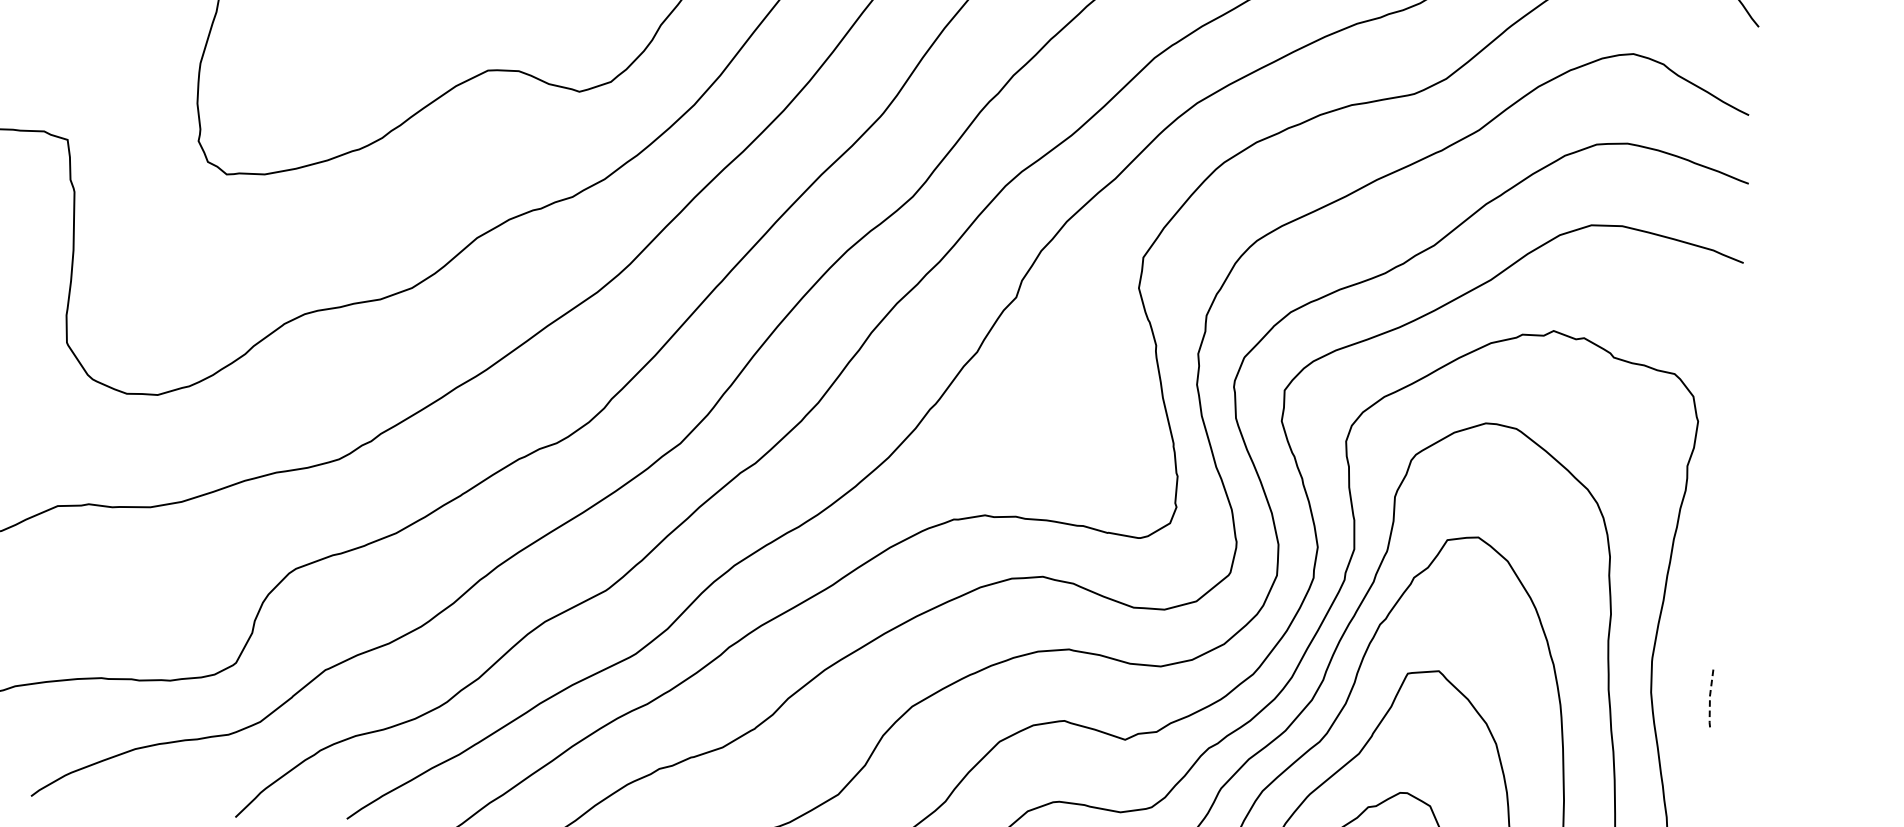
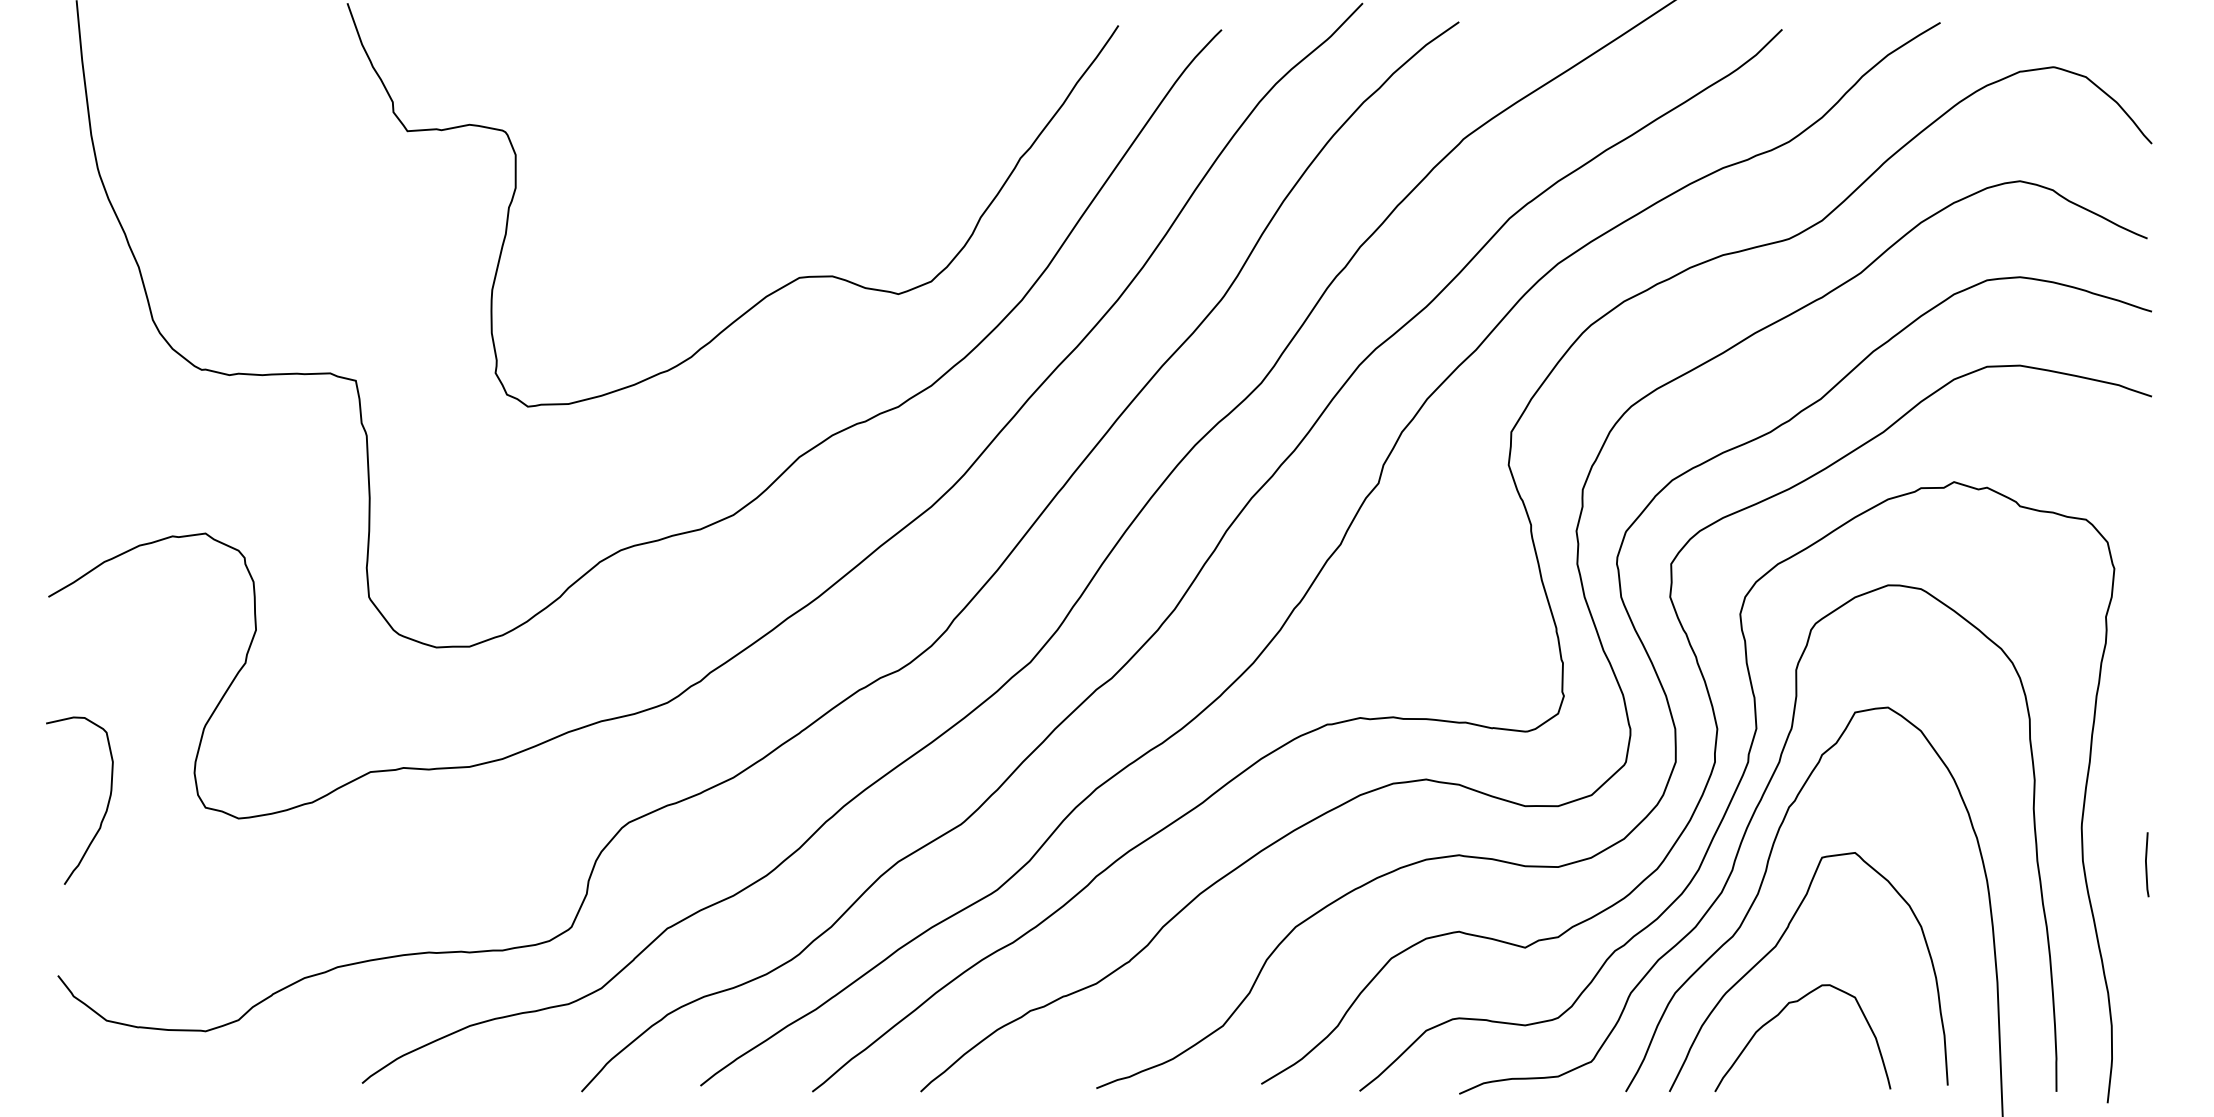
line: (1710, 700) -> (2146, 865), dashed -> solid

